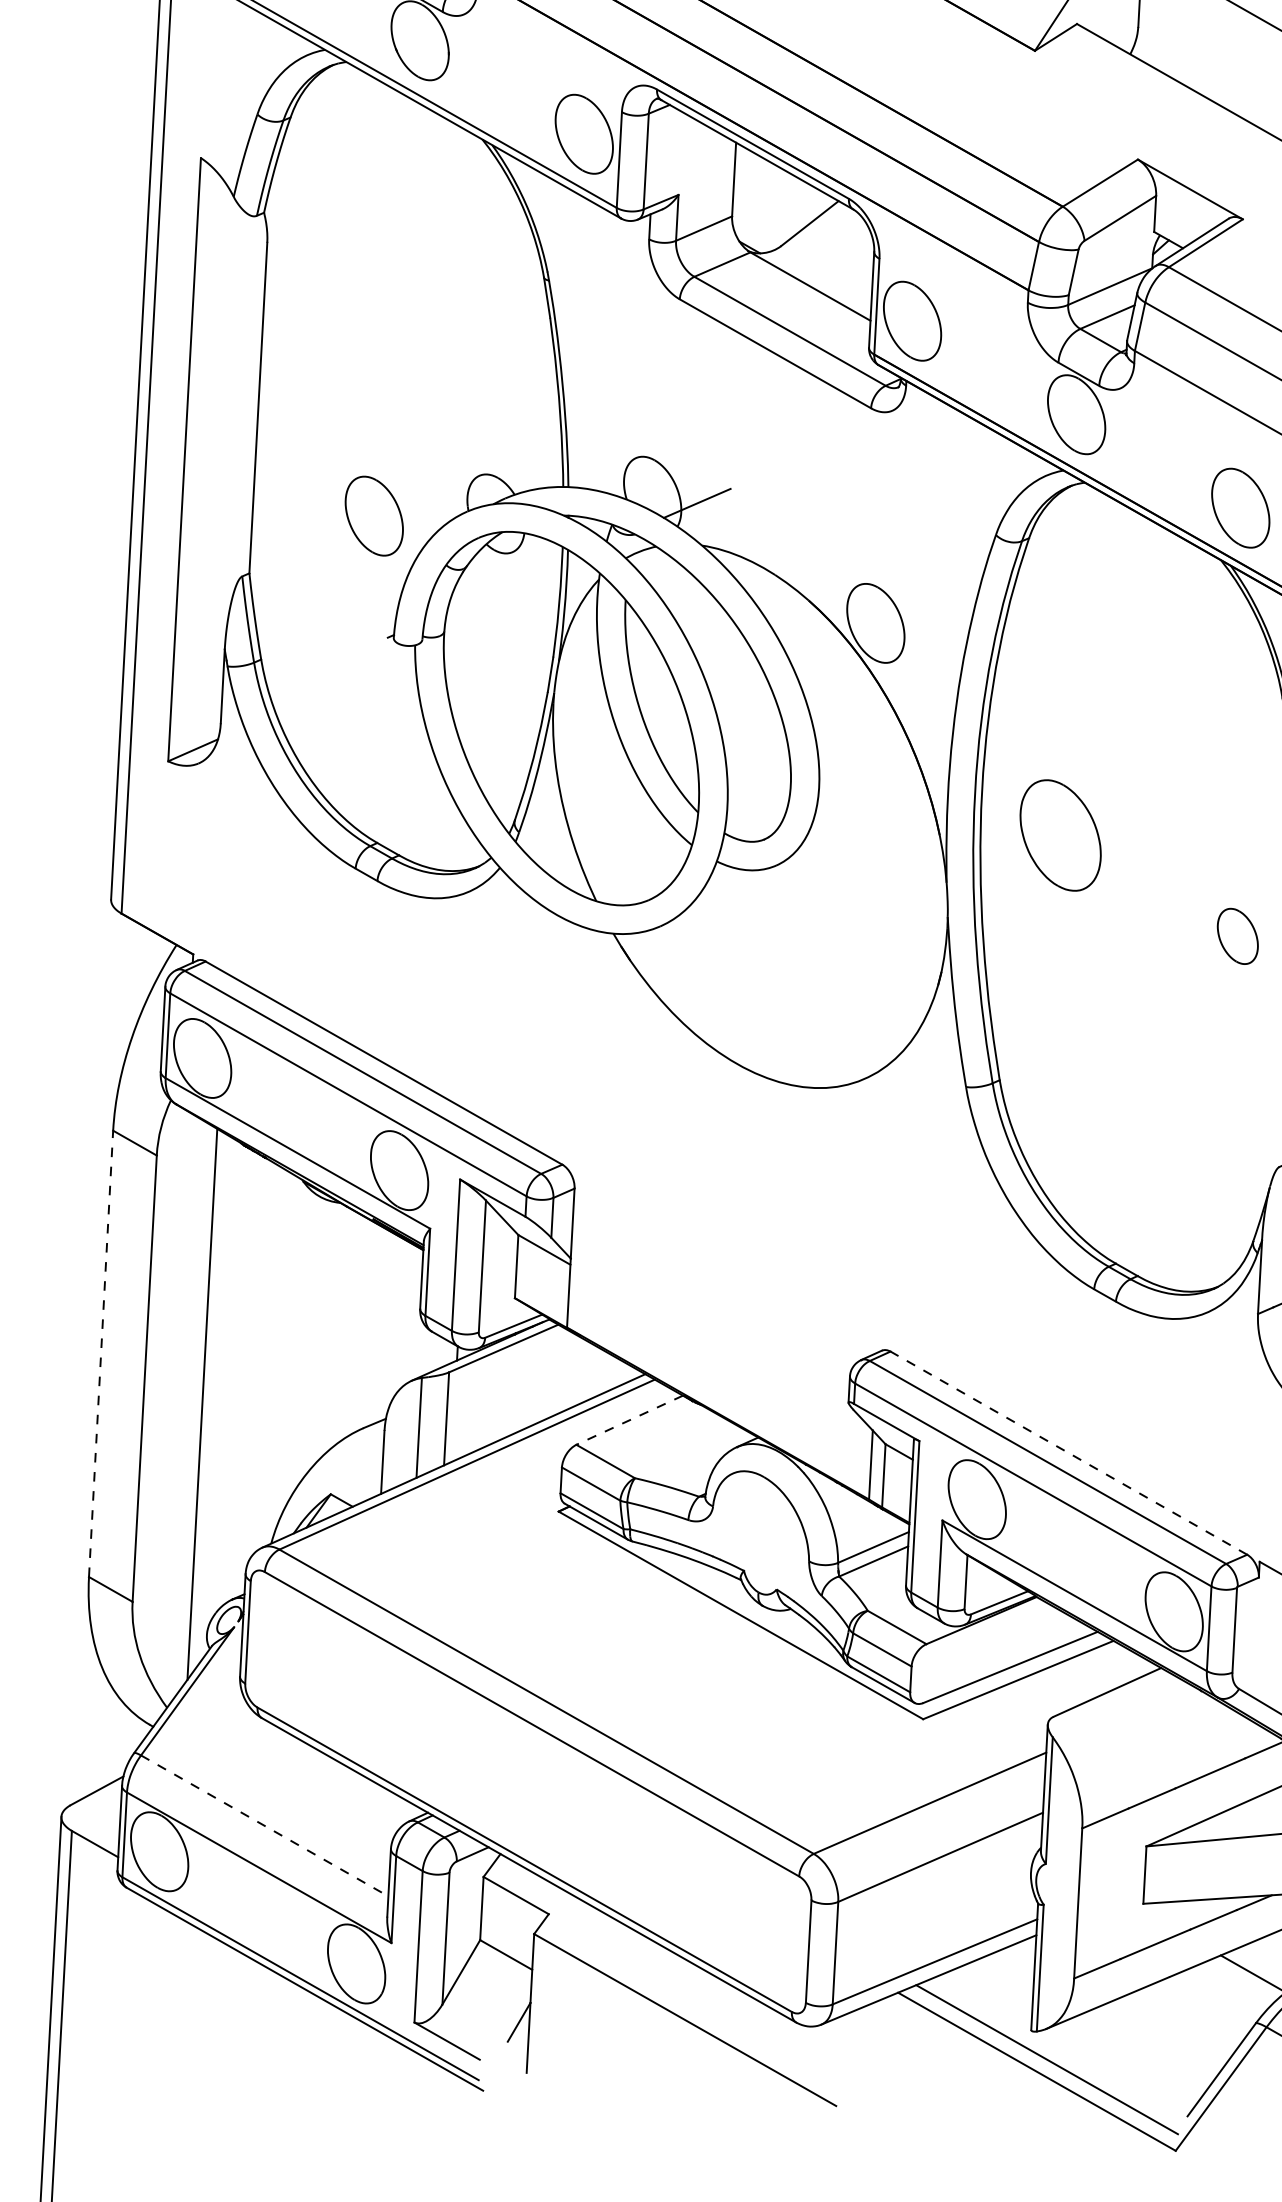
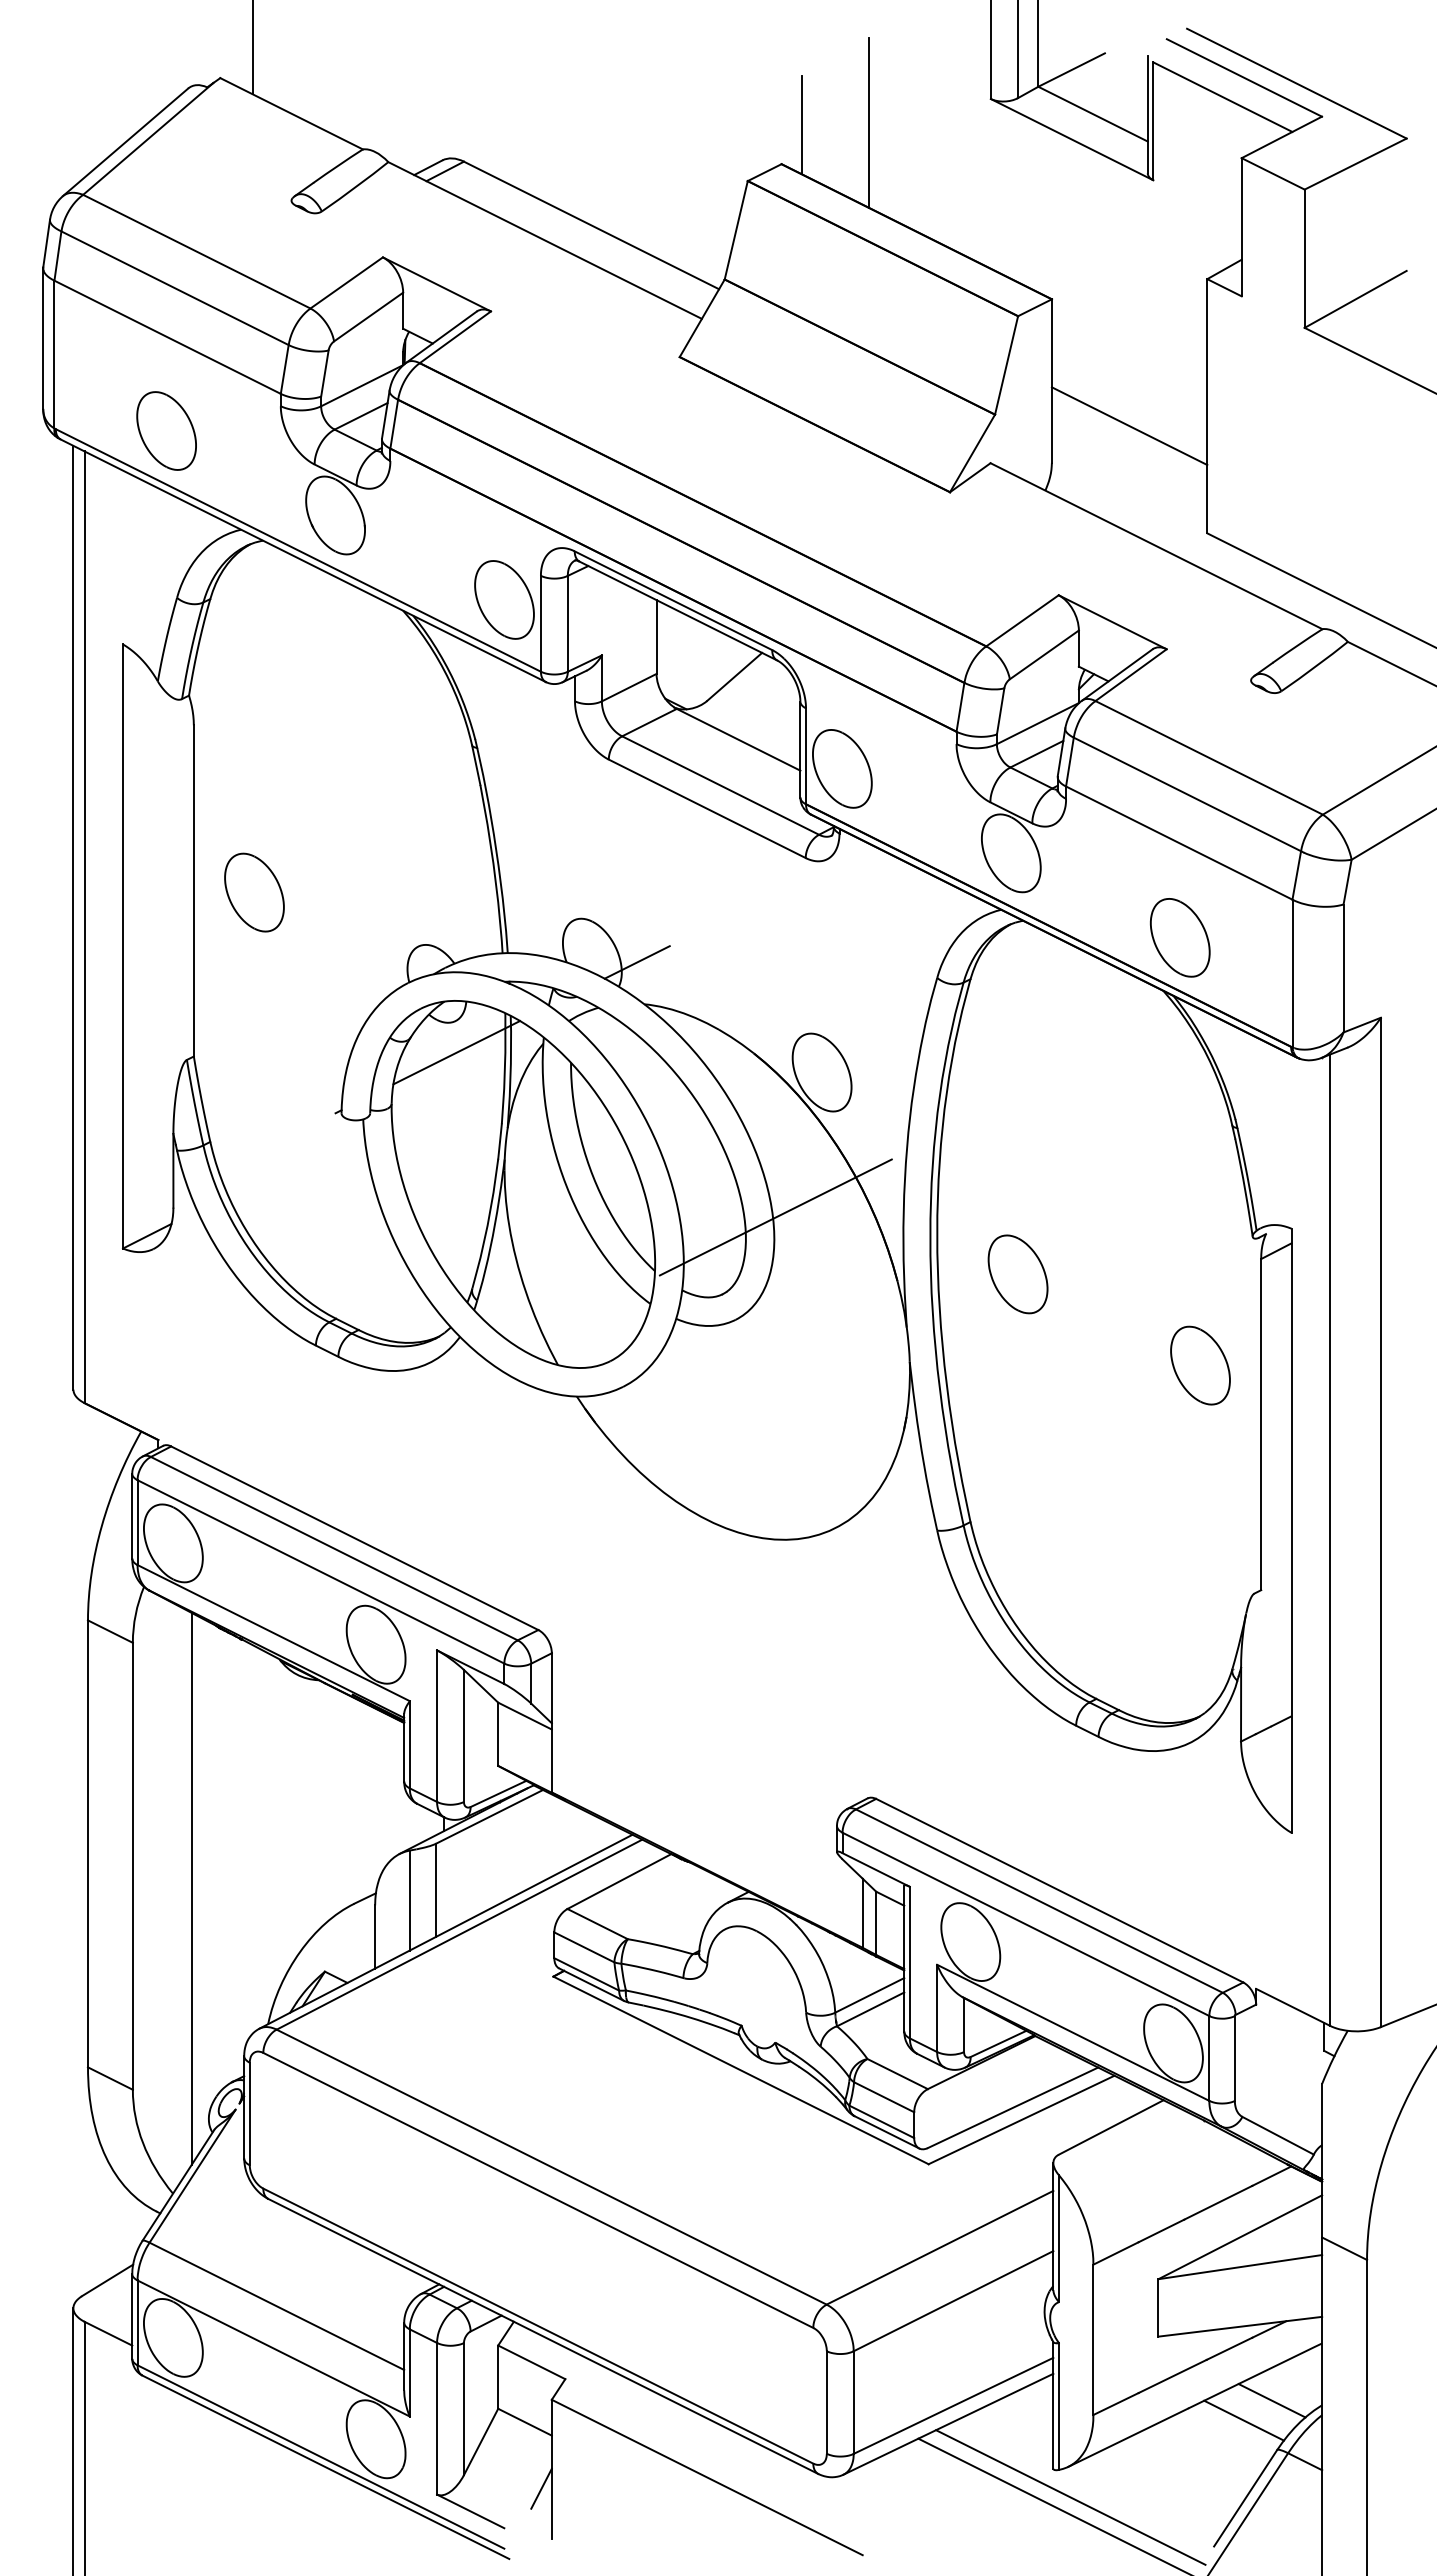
part: (374, 516) -> (254, 892), moved
line: (511, 583) -> (456, 1052), added
line: (821, 765) -> (775, 1217), added
part: (1060, 835) -> (1017, 1274), size x0.71
part: (1237, 936) -> (1200, 1365), size x1.43
line: (100, 1353) -> (87, 1843), dashed -> solid
line: (629, 1420) -> (619, 1881), dashed -> solid
line: (1068, 1452) -> (1059, 1890), dashed -> solid
line: (265, 1826) -> (277, 2306), dashed -> solid
line: (1223, 1992) -> (1243, 2420), added

